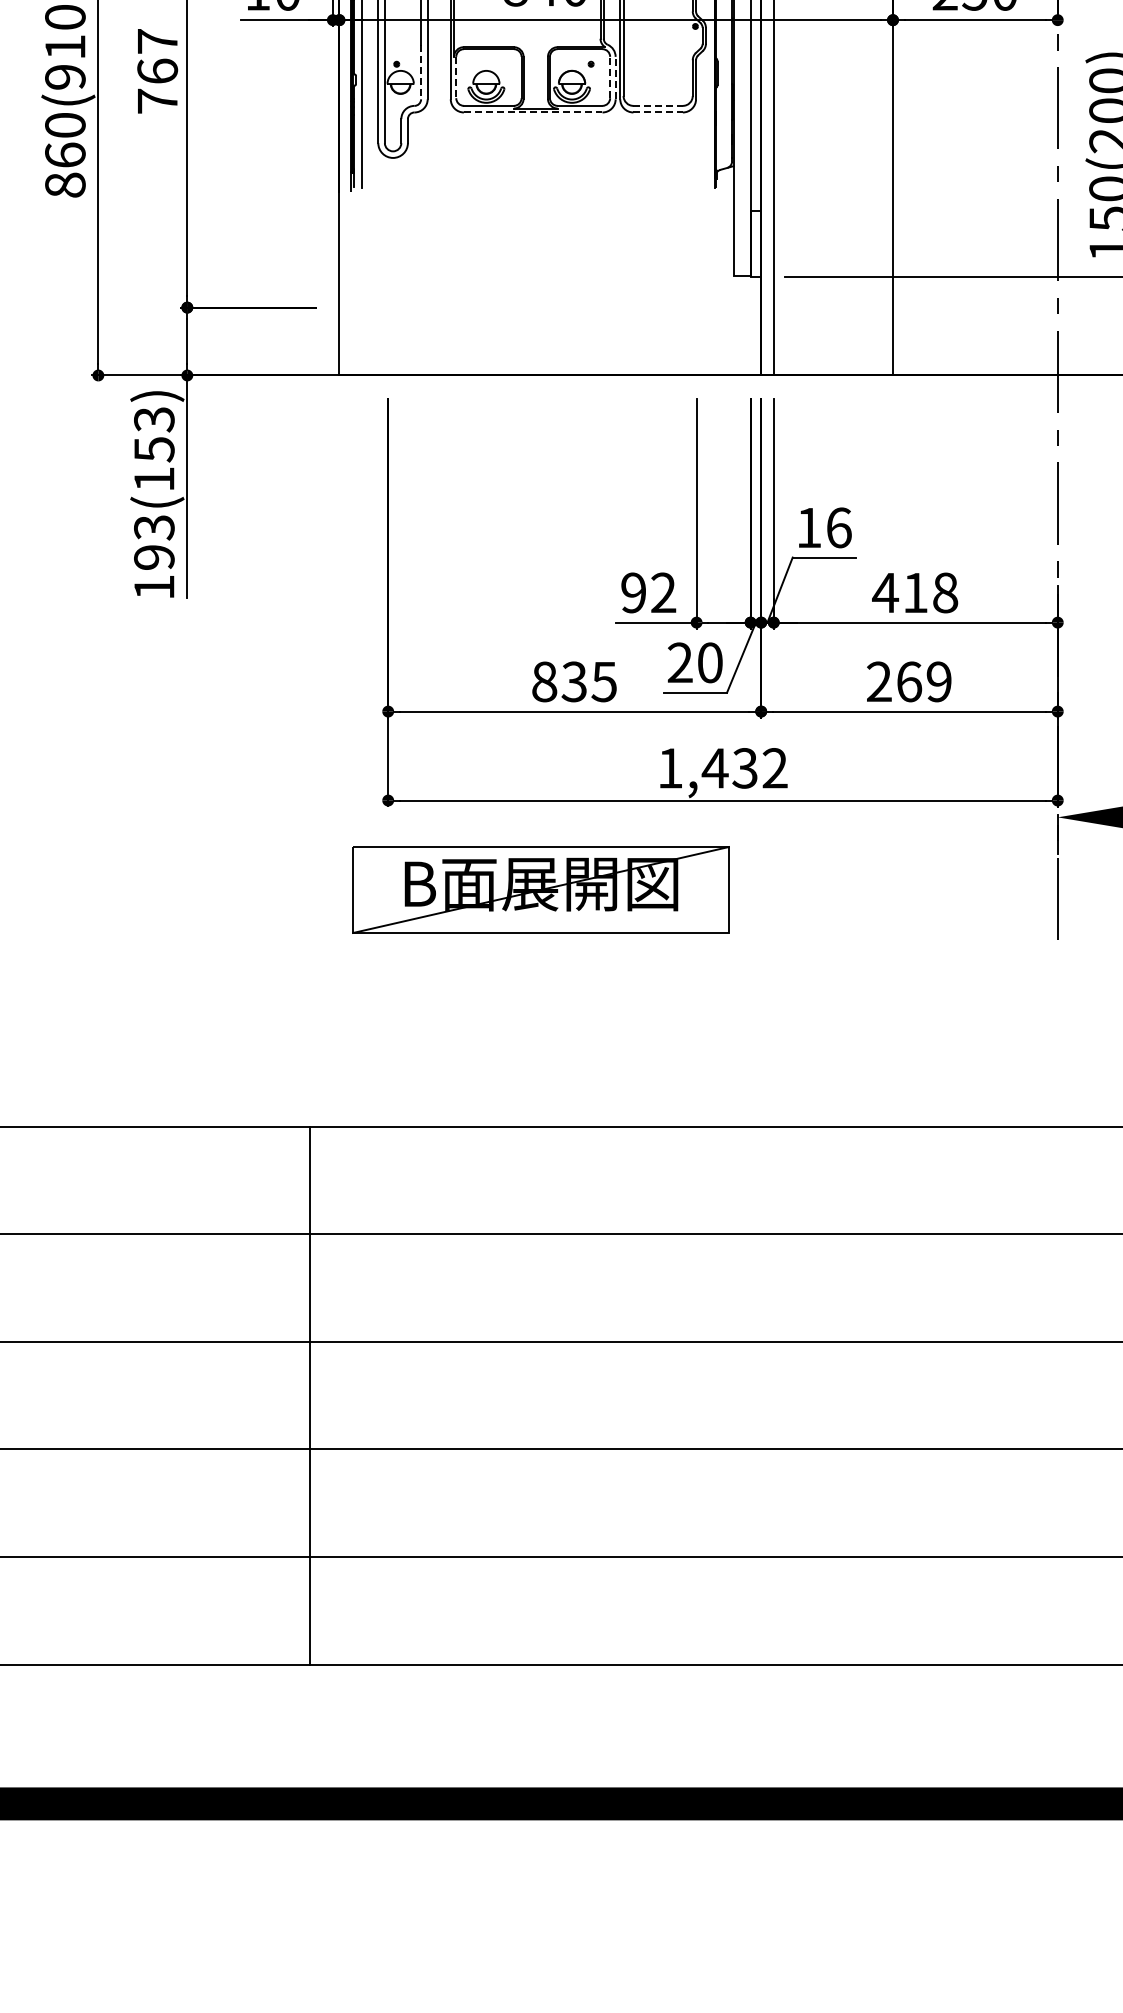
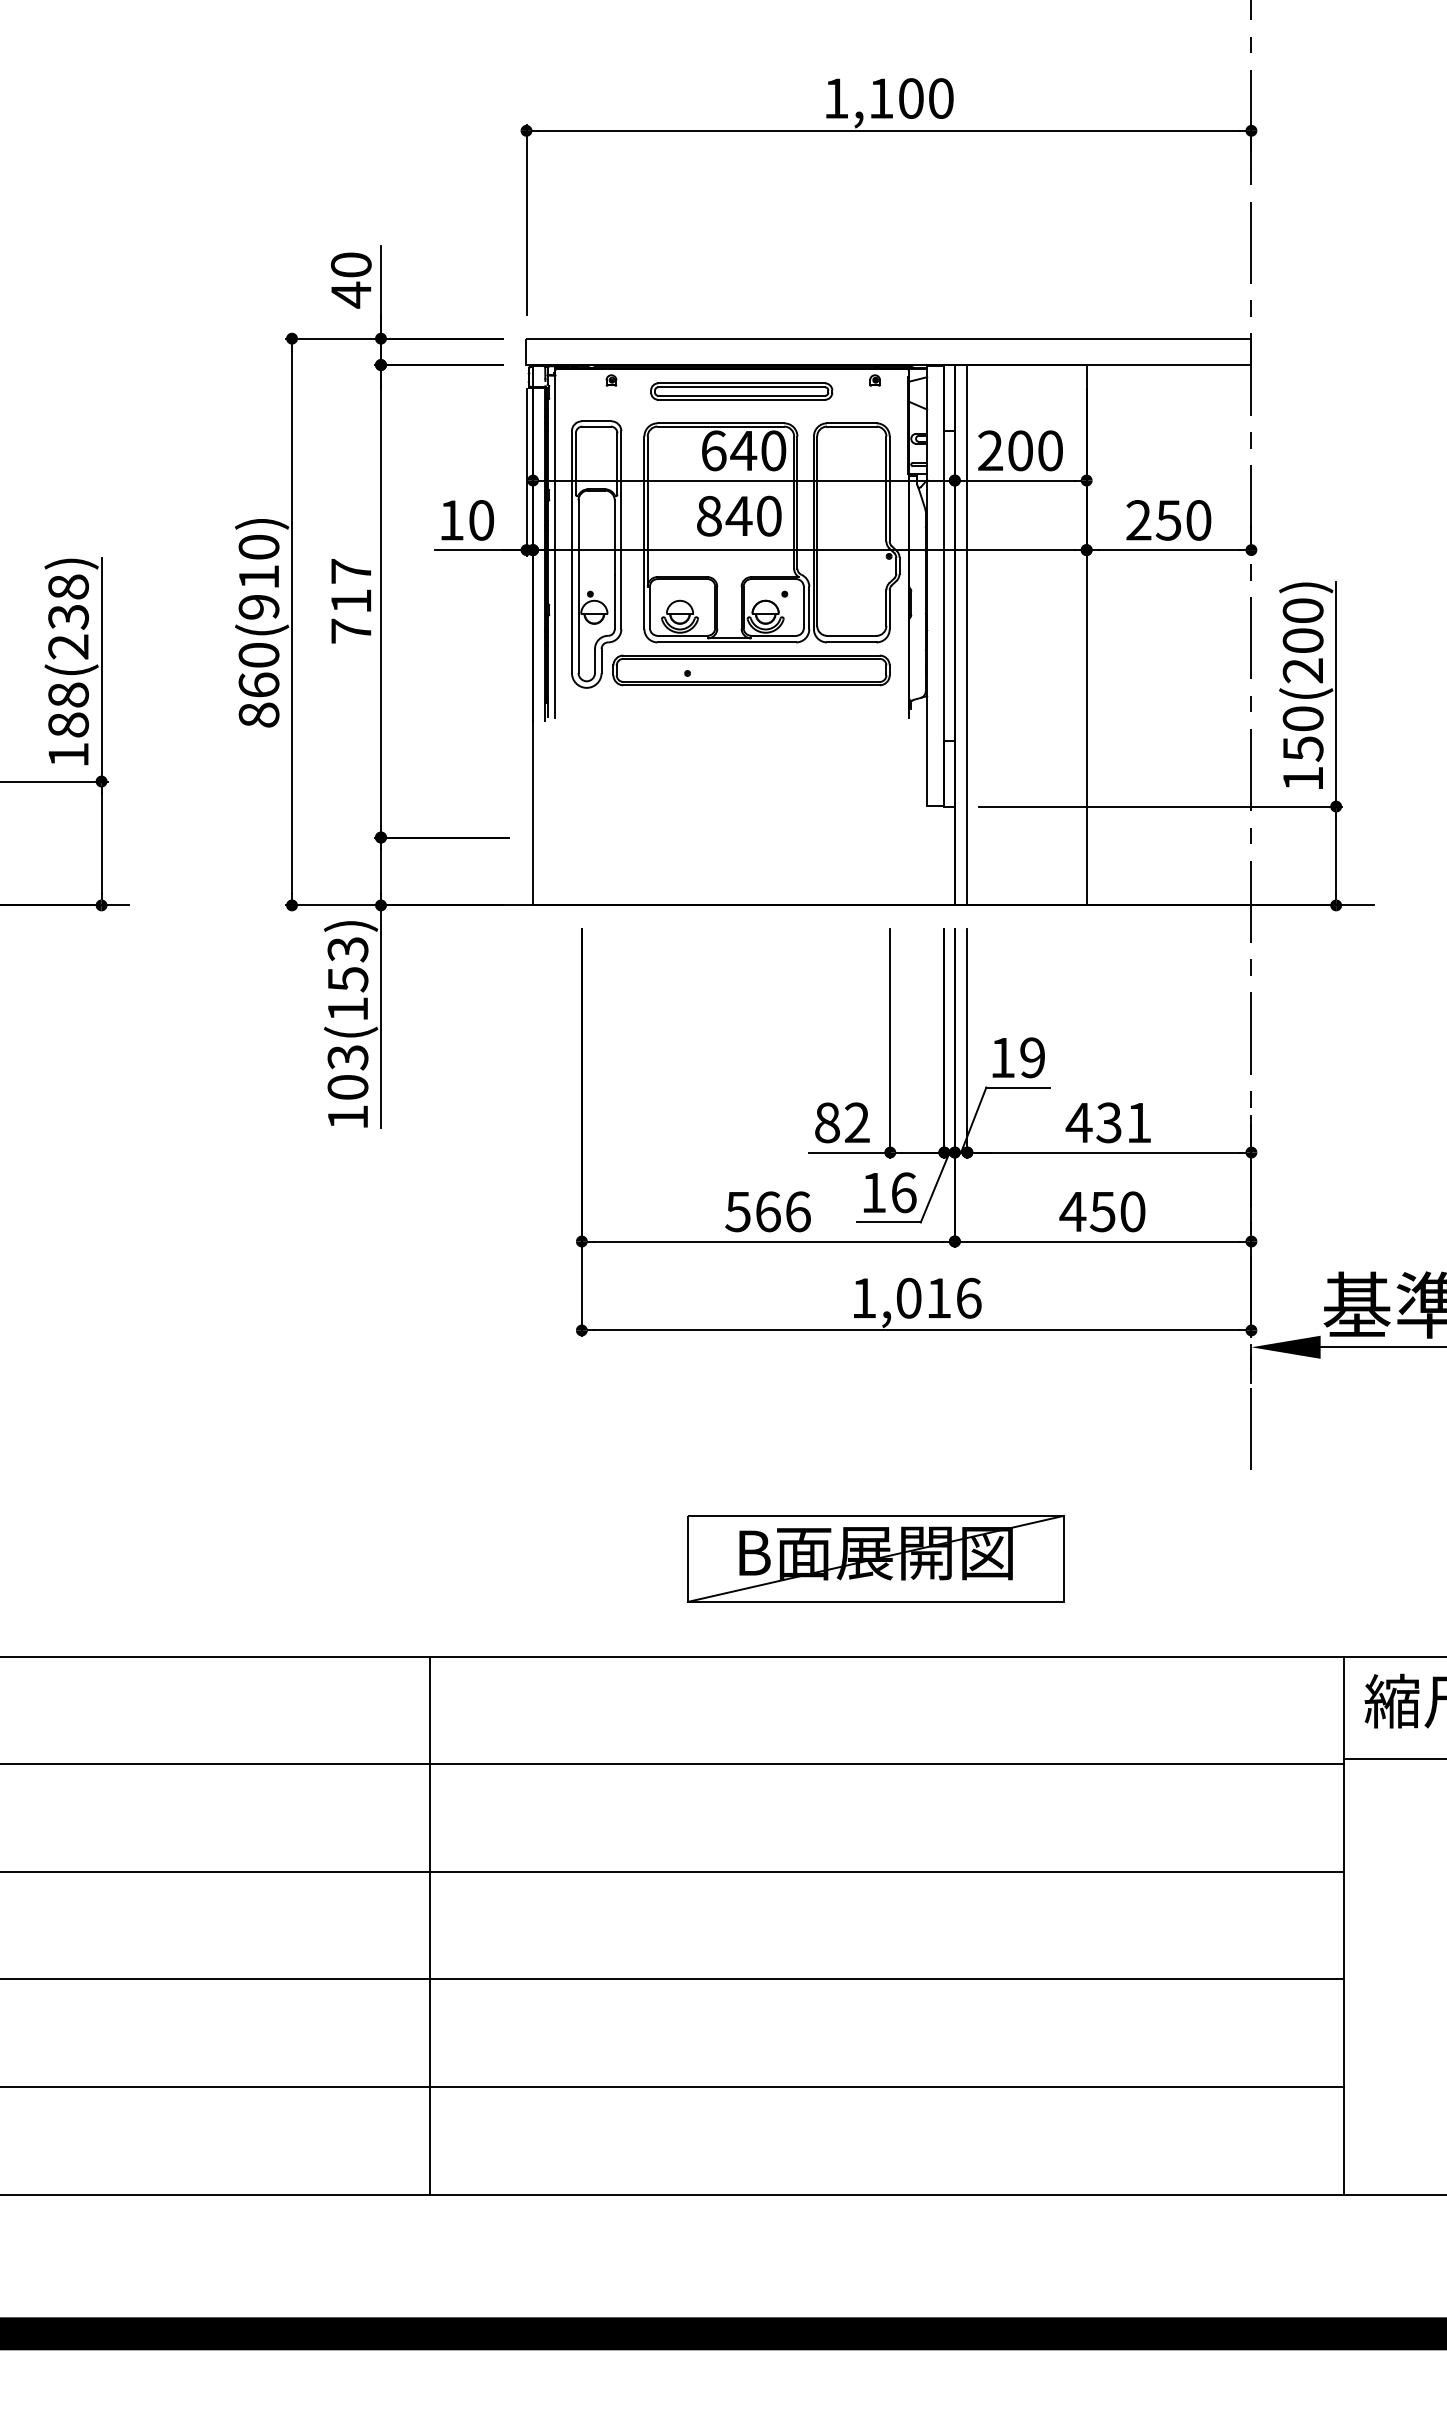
text: (156, 70) -> (350, 600), 767 -> 717
line: (420, 72) -> (614, 602), dashed -> solid
line: (455, 77) -> (649, 607), dashed -> solid
line: (609, 77) -> (803, 607), dashed -> solid
line: (615, 77) -> (809, 607), dashed -> solid
line: (657, 105) -> (851, 635), dashed -> solid
line: (533, 112) -> (727, 642), dashed -> solid
line: (657, 112) -> (851, 642), dashed -> solid
part: (557, 140) -> (751, 670), added
text: (838, 527) -> (1032, 1057), 16 -> 19
text: (153, 557) -> (347, 1087), 193(153) -> 103(153)
text: (633, 592) -> (827, 1122), 92 -> 82
text: (929, 592) -> (1123, 1122), 418 -> 431
text: (694, 662) -> (888, 1192), 20 -> 16
text: (573, 681) -> (767, 1211), 835 -> 566
text: (908, 681) -> (1102, 1211), 269 -> 450
text: (744, 767) -> (938, 1297), 1,432 -> 1,016
part: (540, 889) -> (875, 1558), moved
line: (310, 1395) -> (430, 1925), moved

